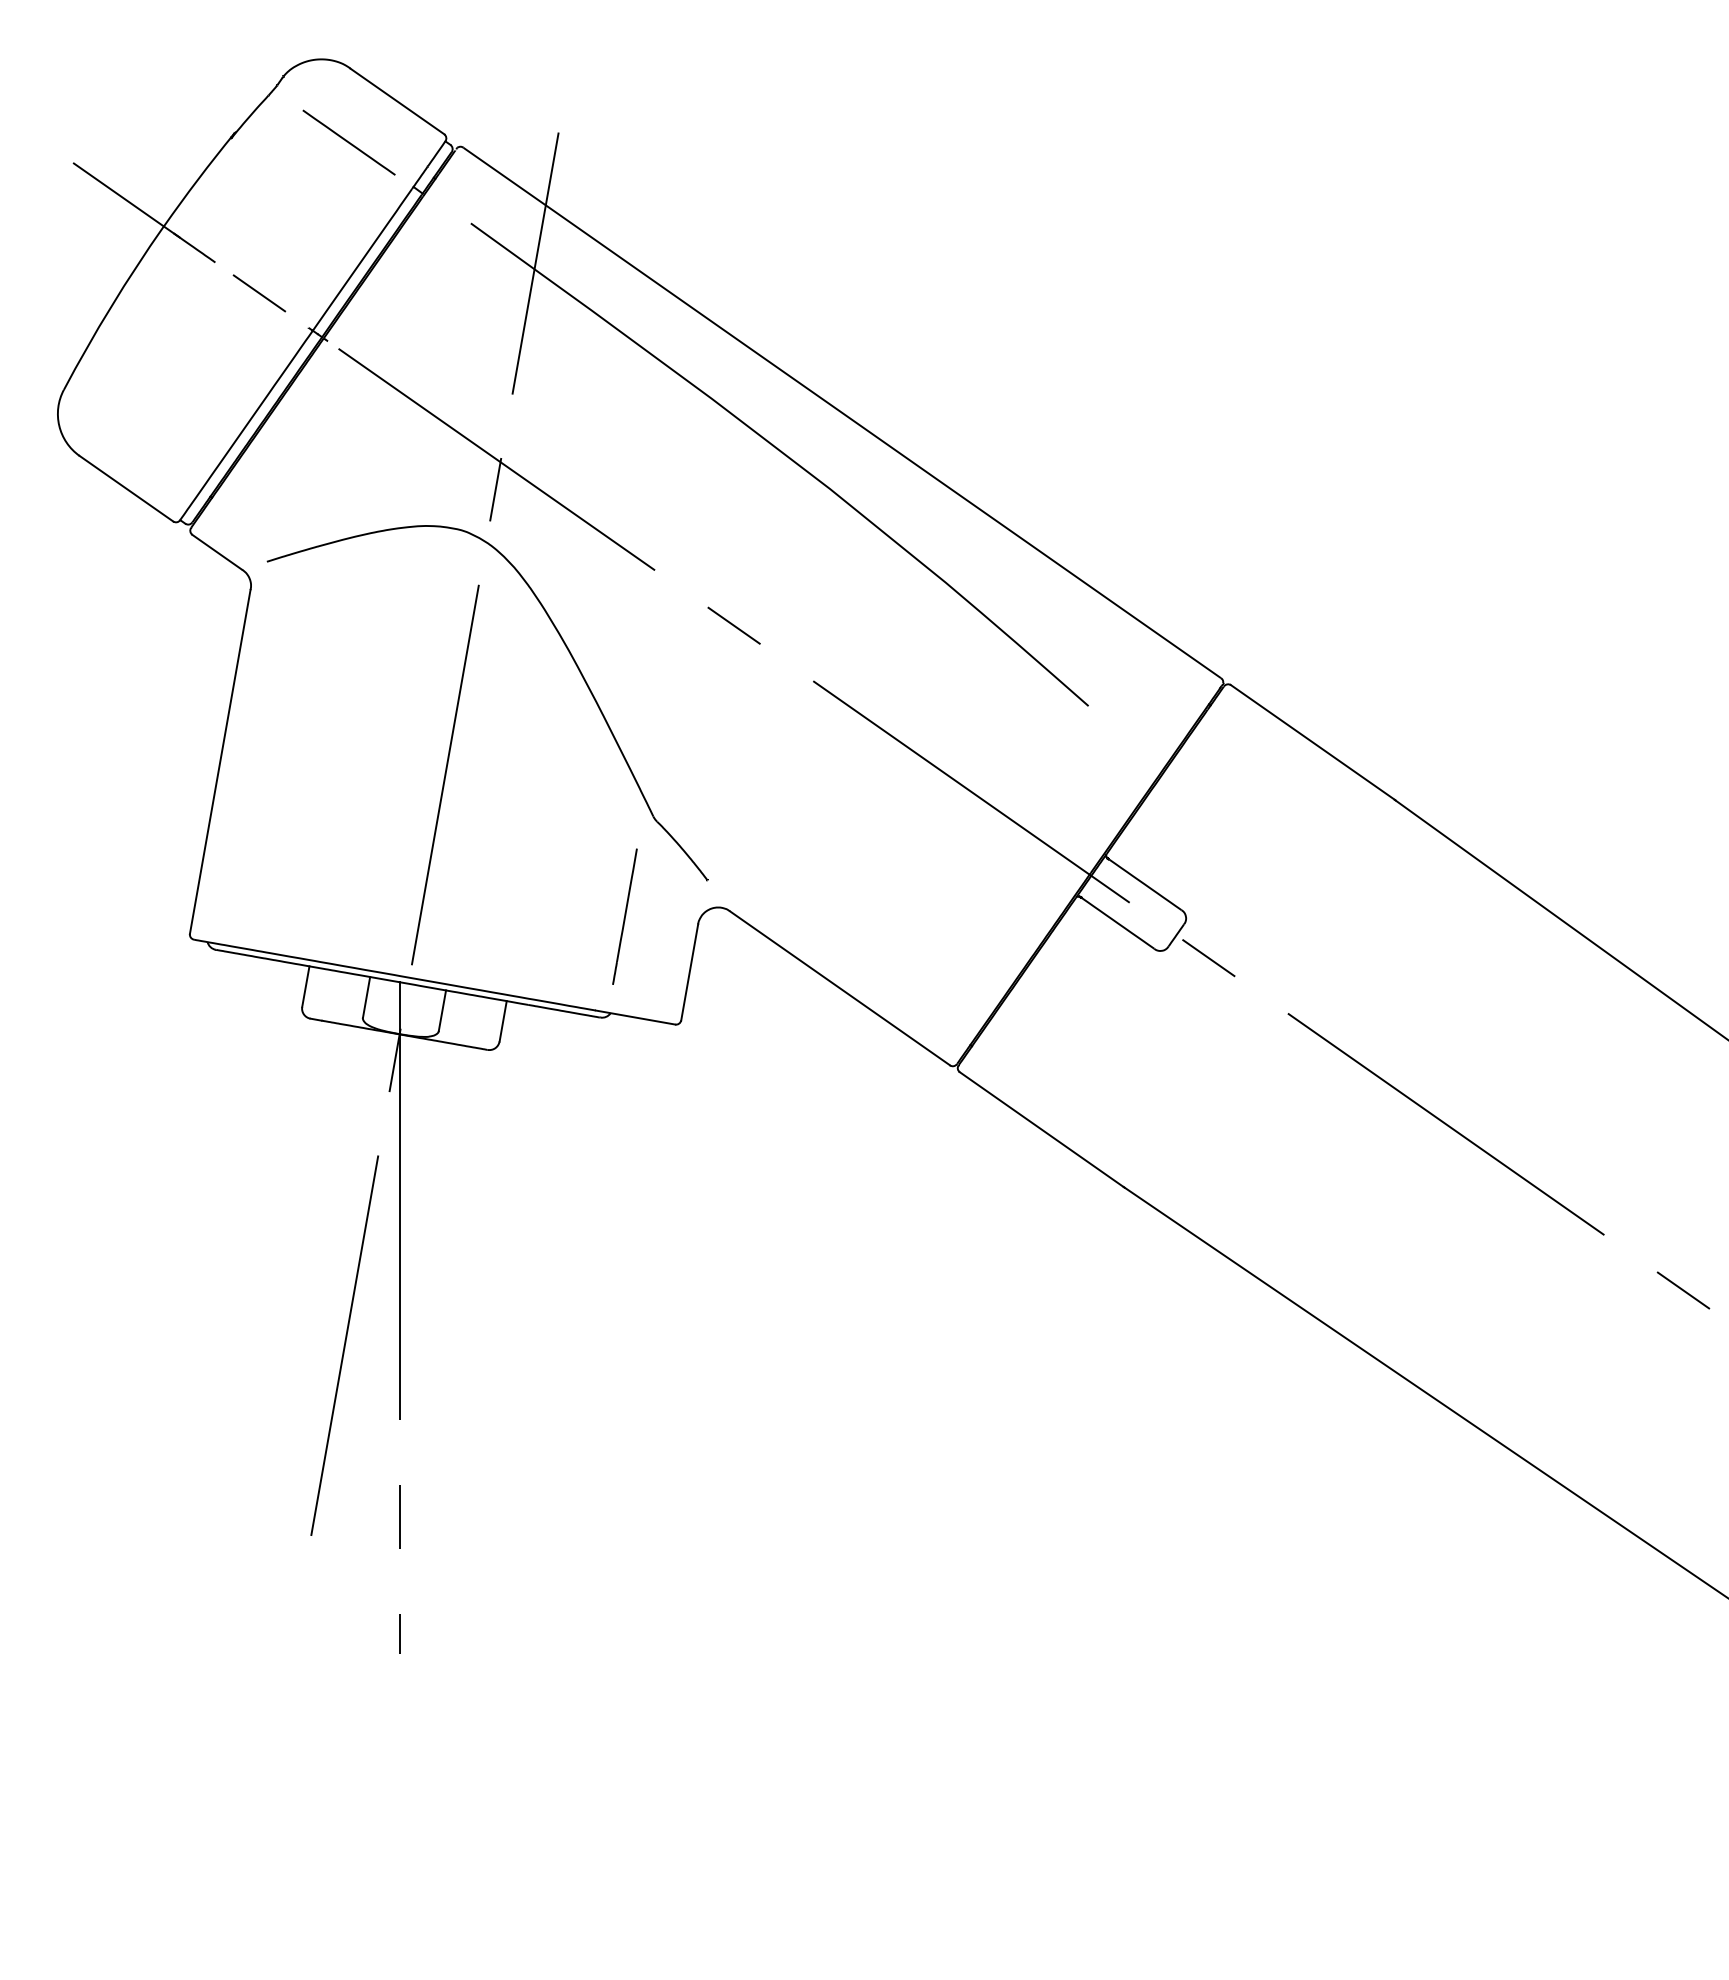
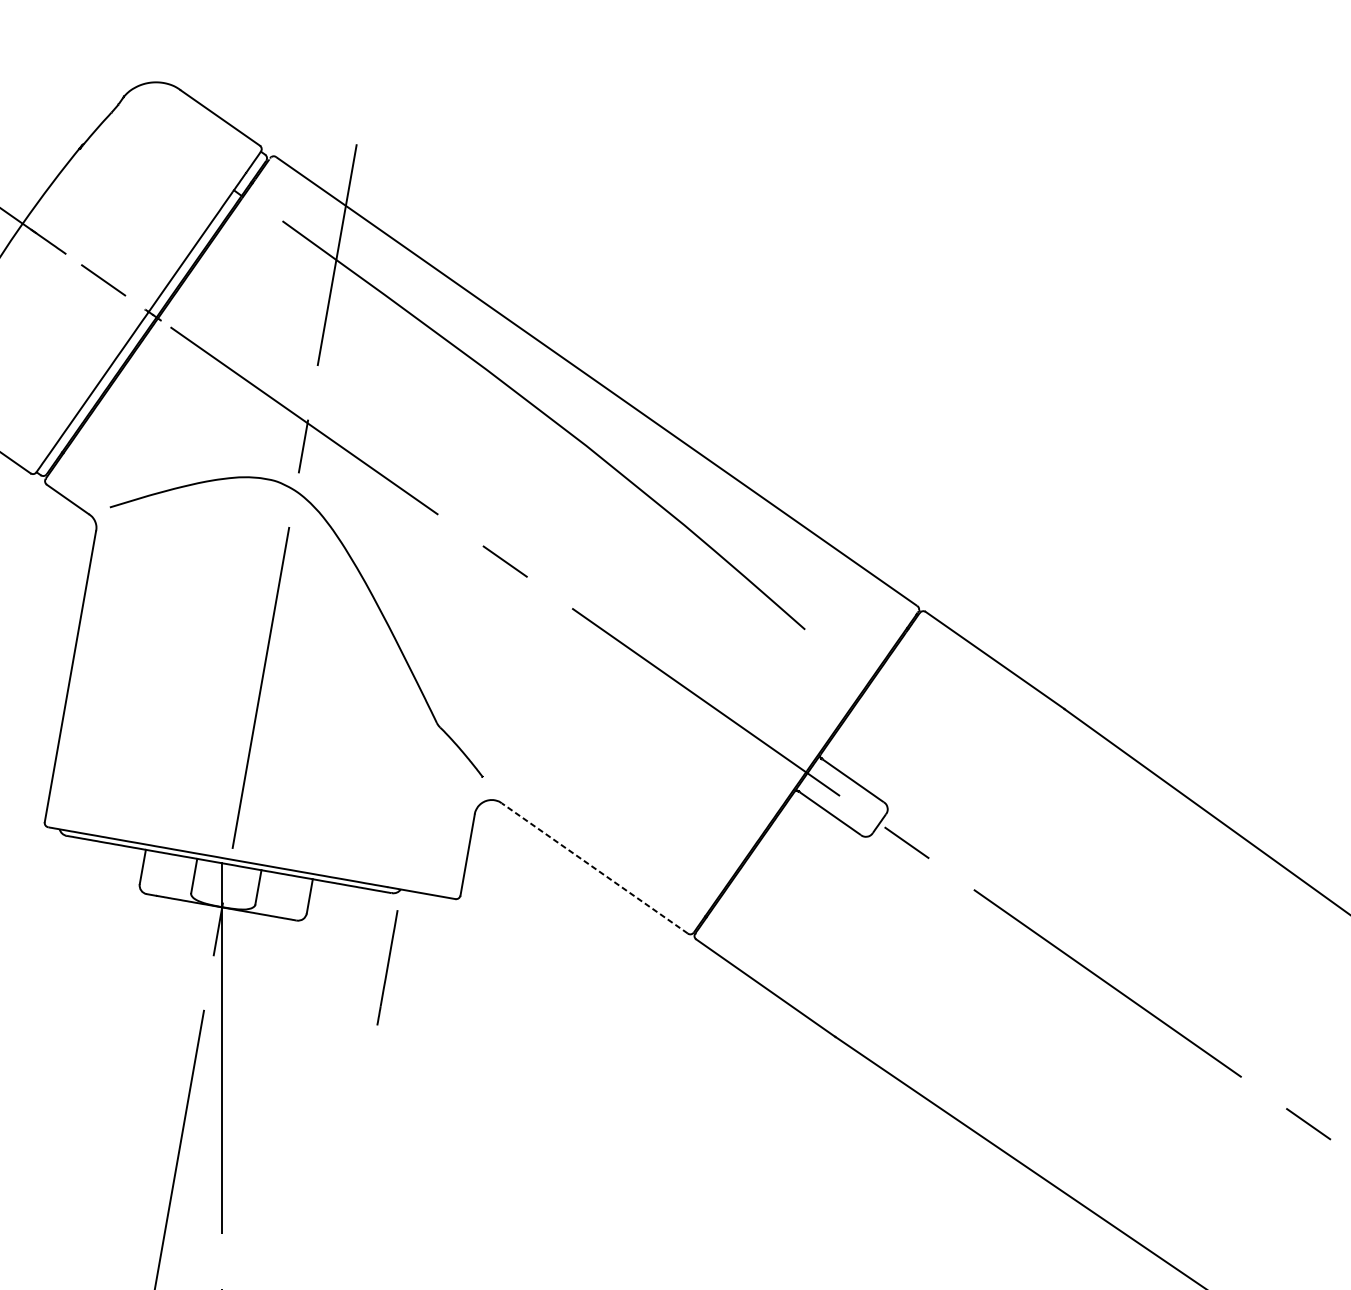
line: (348, 142) -> (178, 152), removed
line: (624, 916) -> (387, 967), moved
line: (839, 988) -> (594, 868), solid -> dashed

